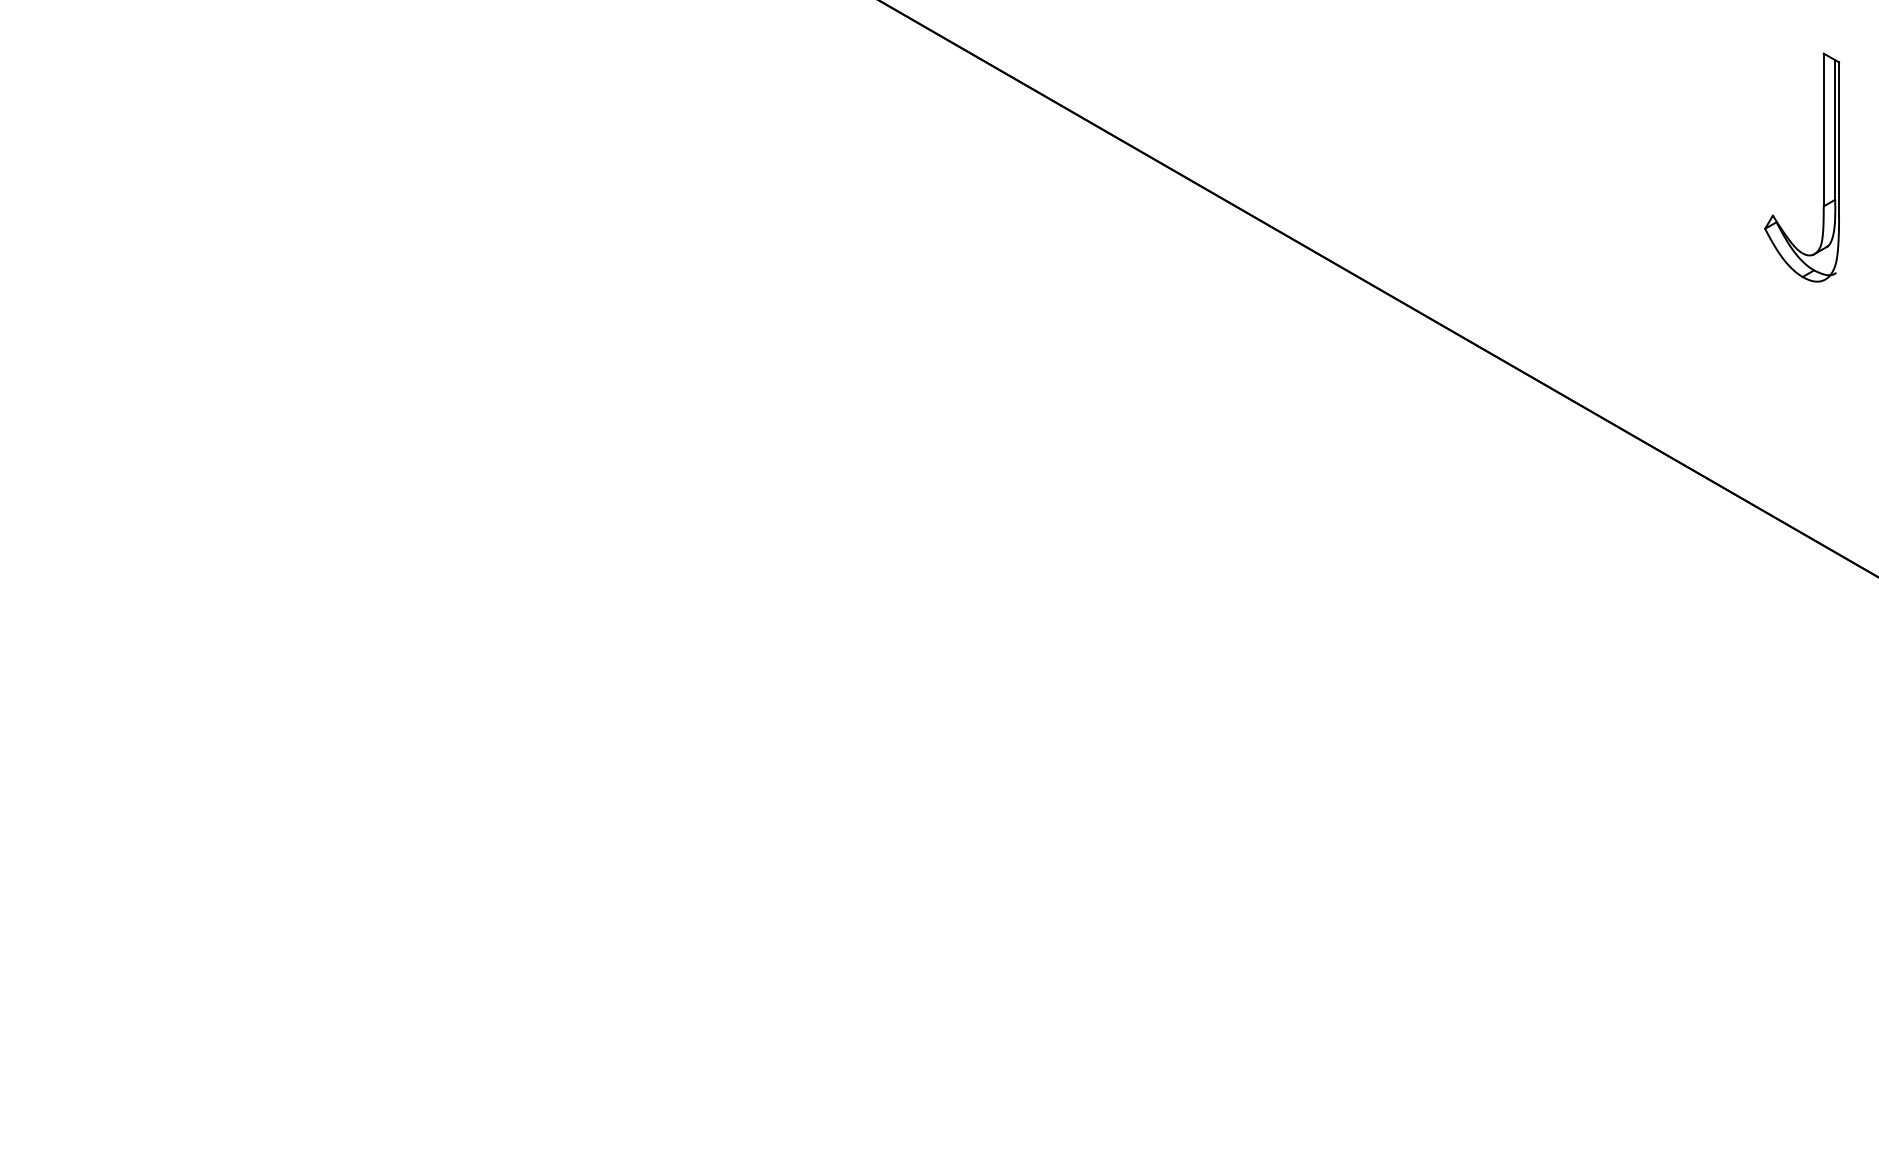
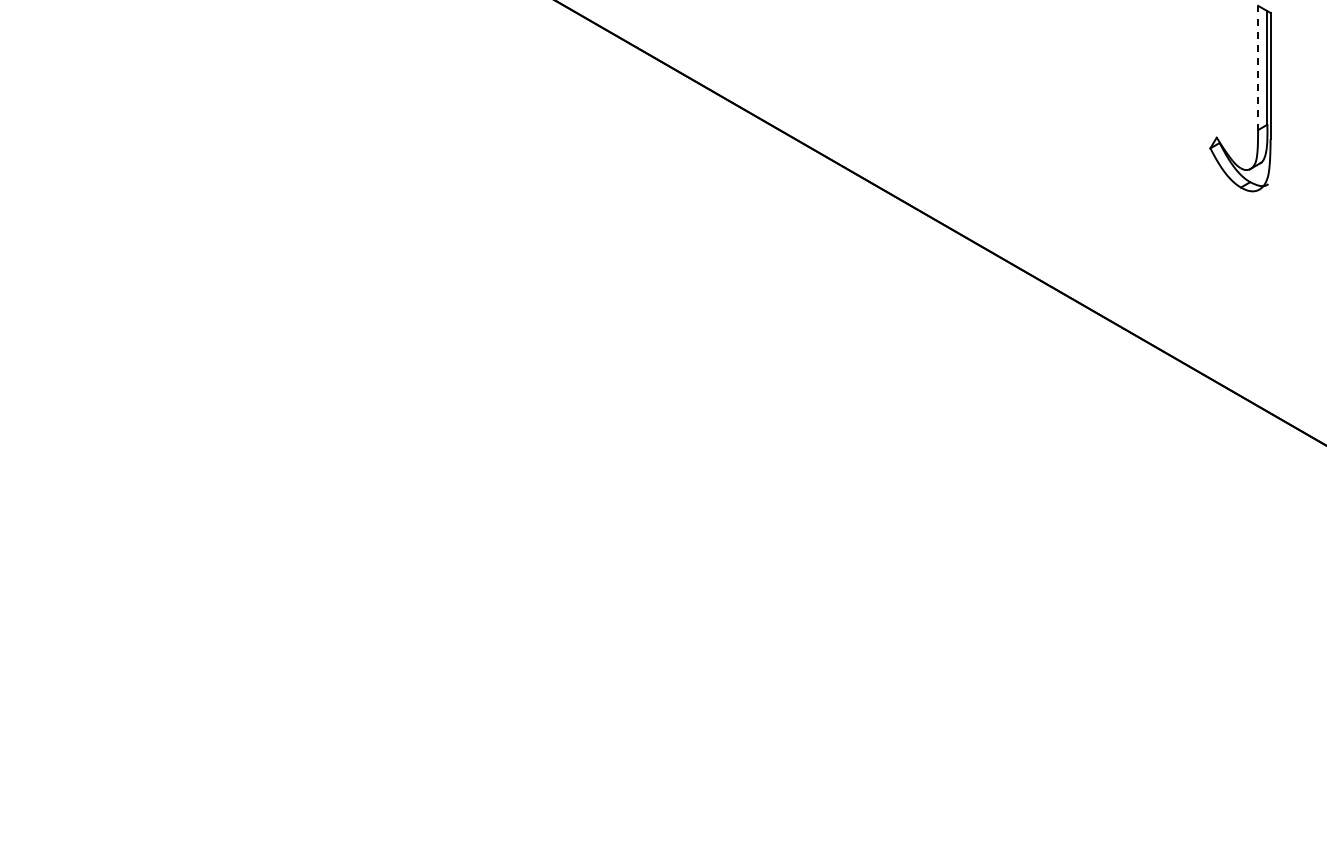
line: (1823, 129) -> (1257, 67), solid -> dashed

